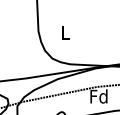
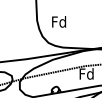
text: (65, 32) -> (59, 21), L -> Fd

